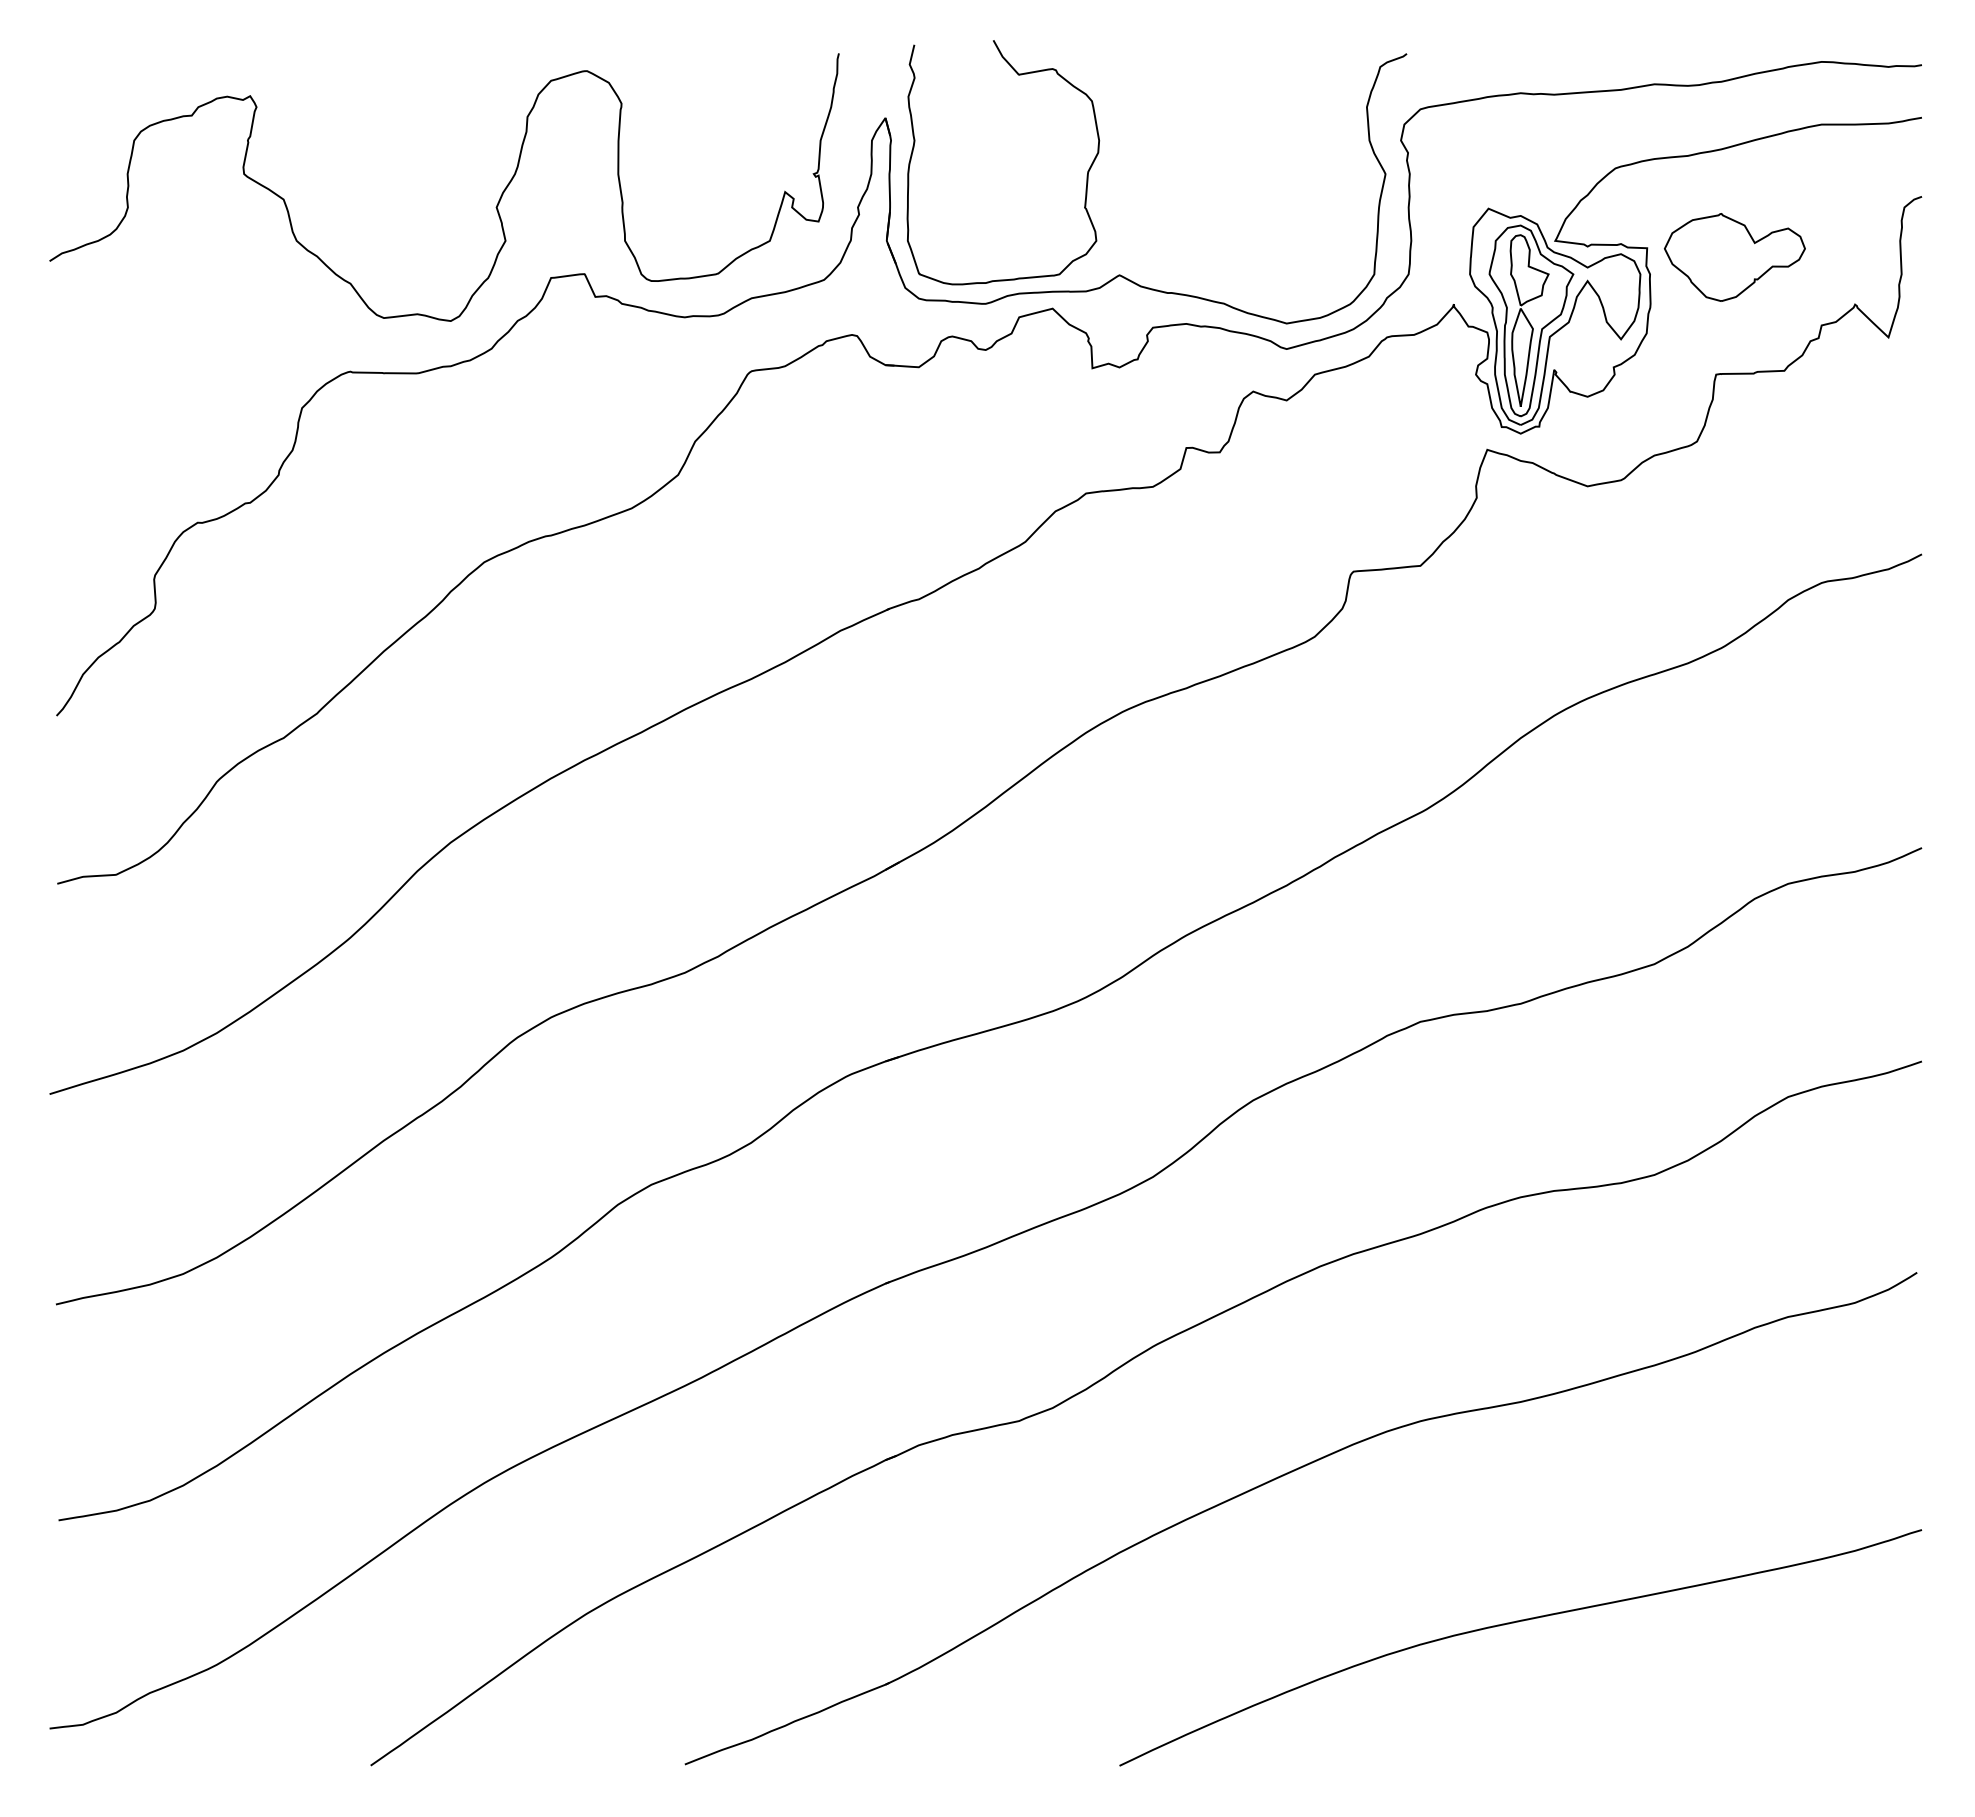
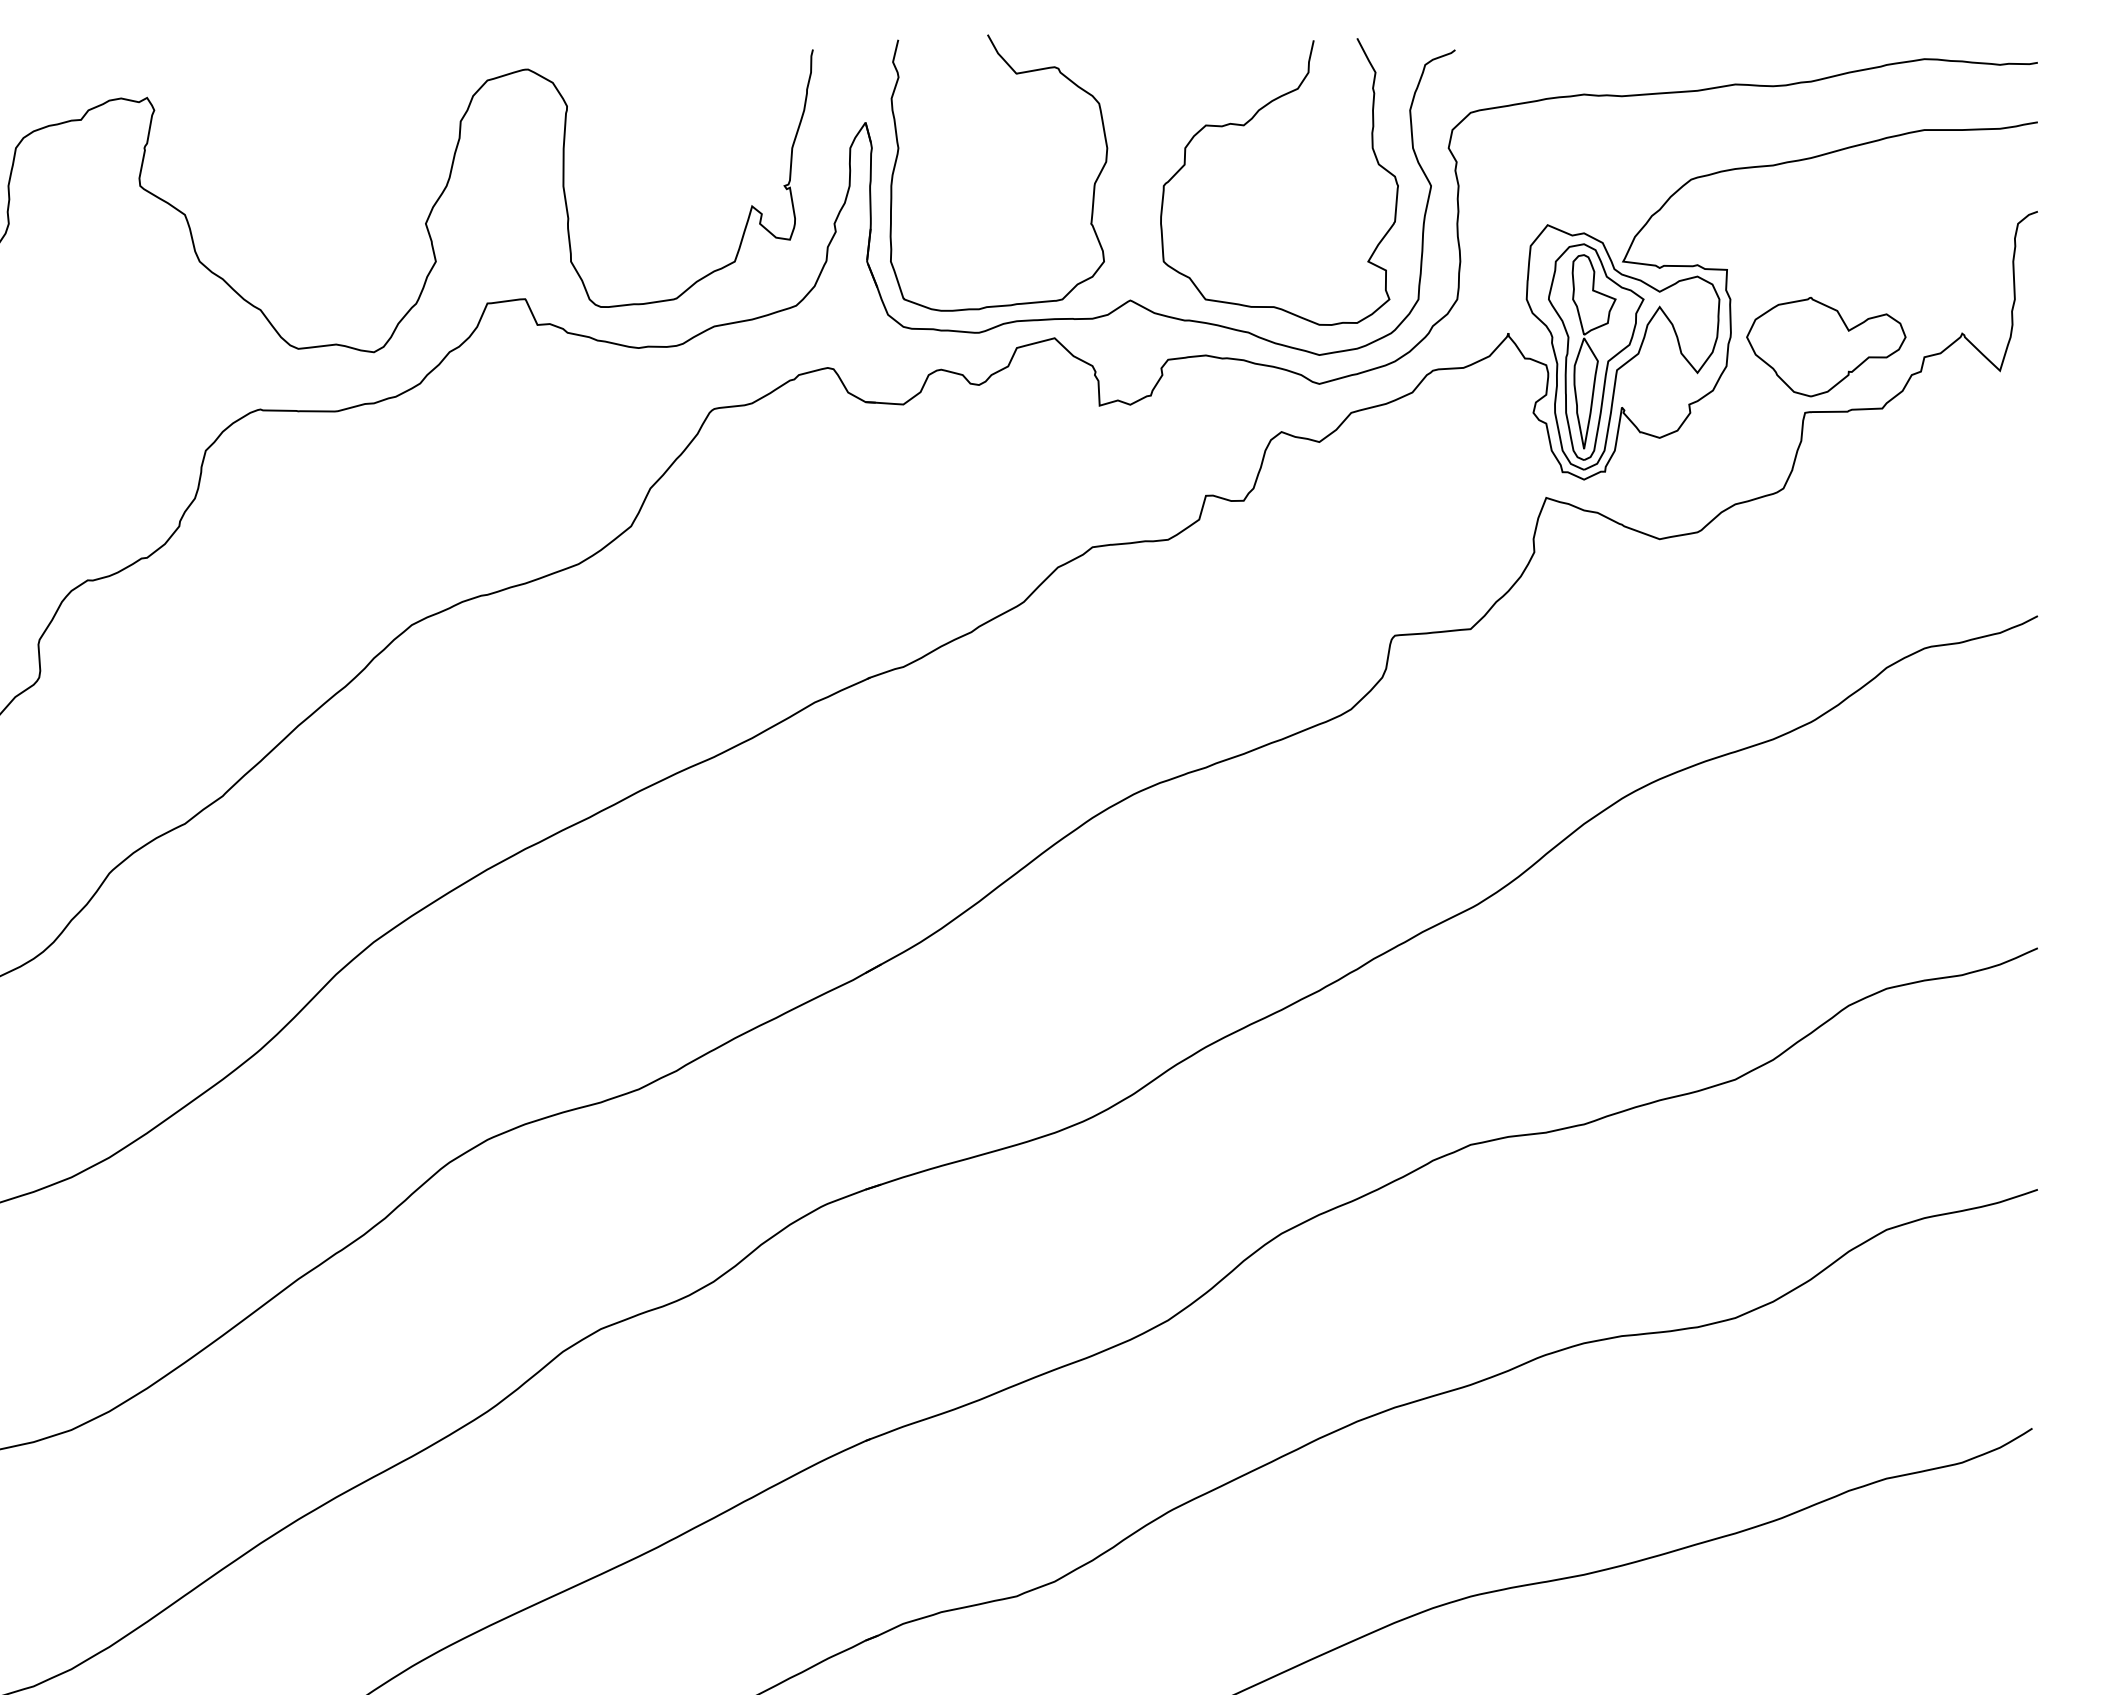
curve: (1220, 121) -> (1244, 126), added
part: (1734, 257) -> (1825, 347), moved

